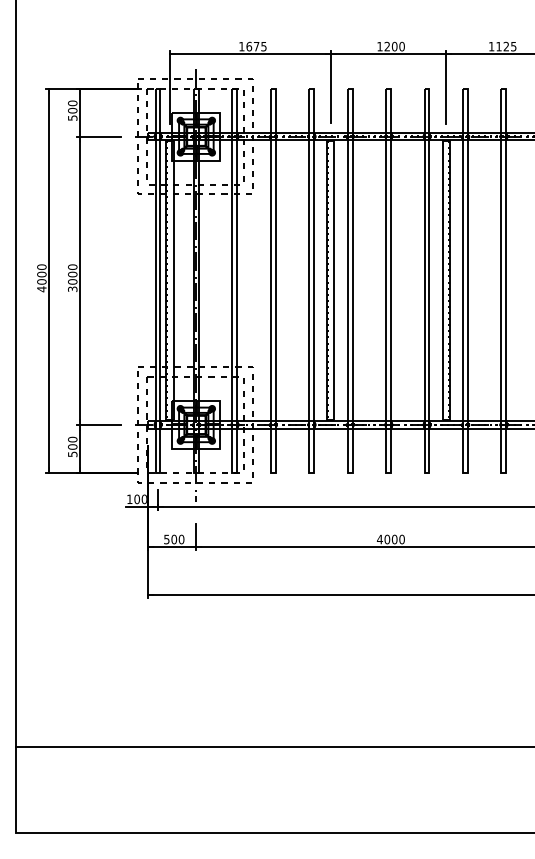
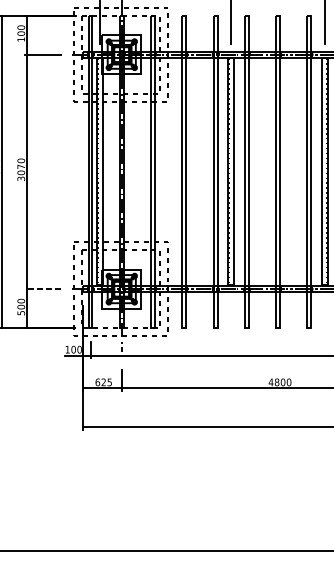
text: (72, 117) -> (21, 39), 500 -> 100
text: (72, 274) -> (21, 166), 3000 -> 3070
line: (98, 424) -> (42, 288), solid -> dashed
text: (174, 539) -> (104, 382), 500 -> 625
text: (387, 539) -> (277, 382), 4000 -> 4800

